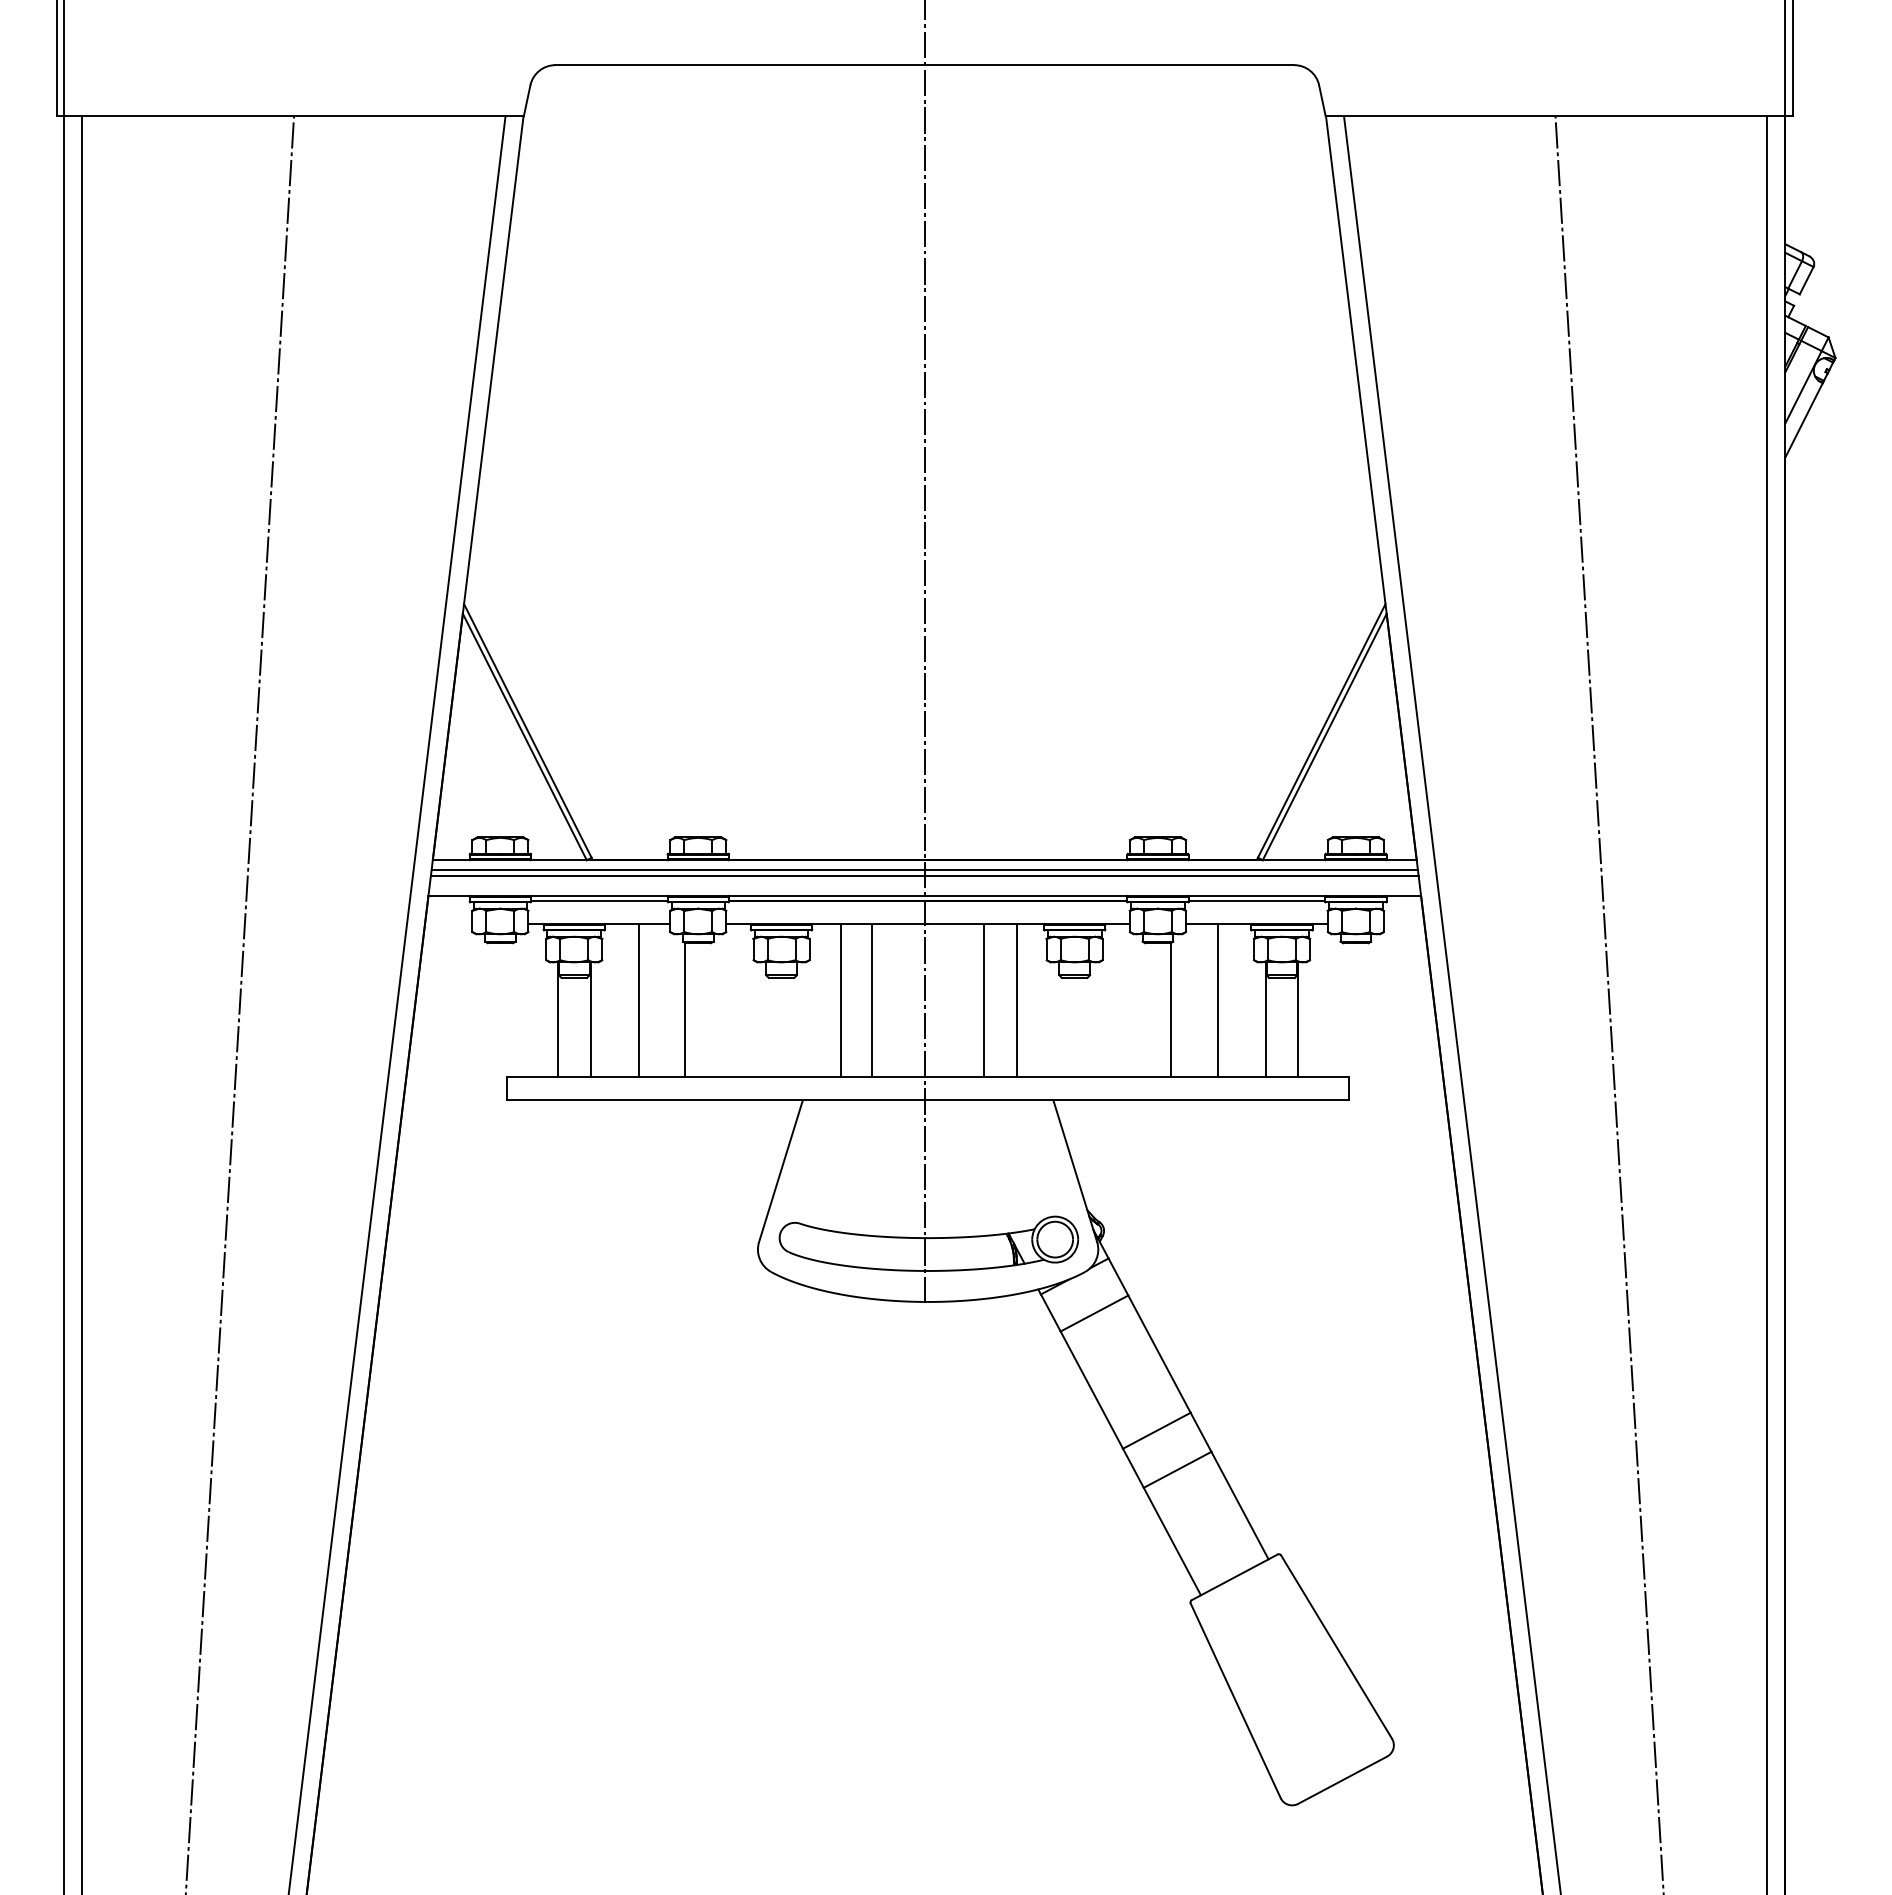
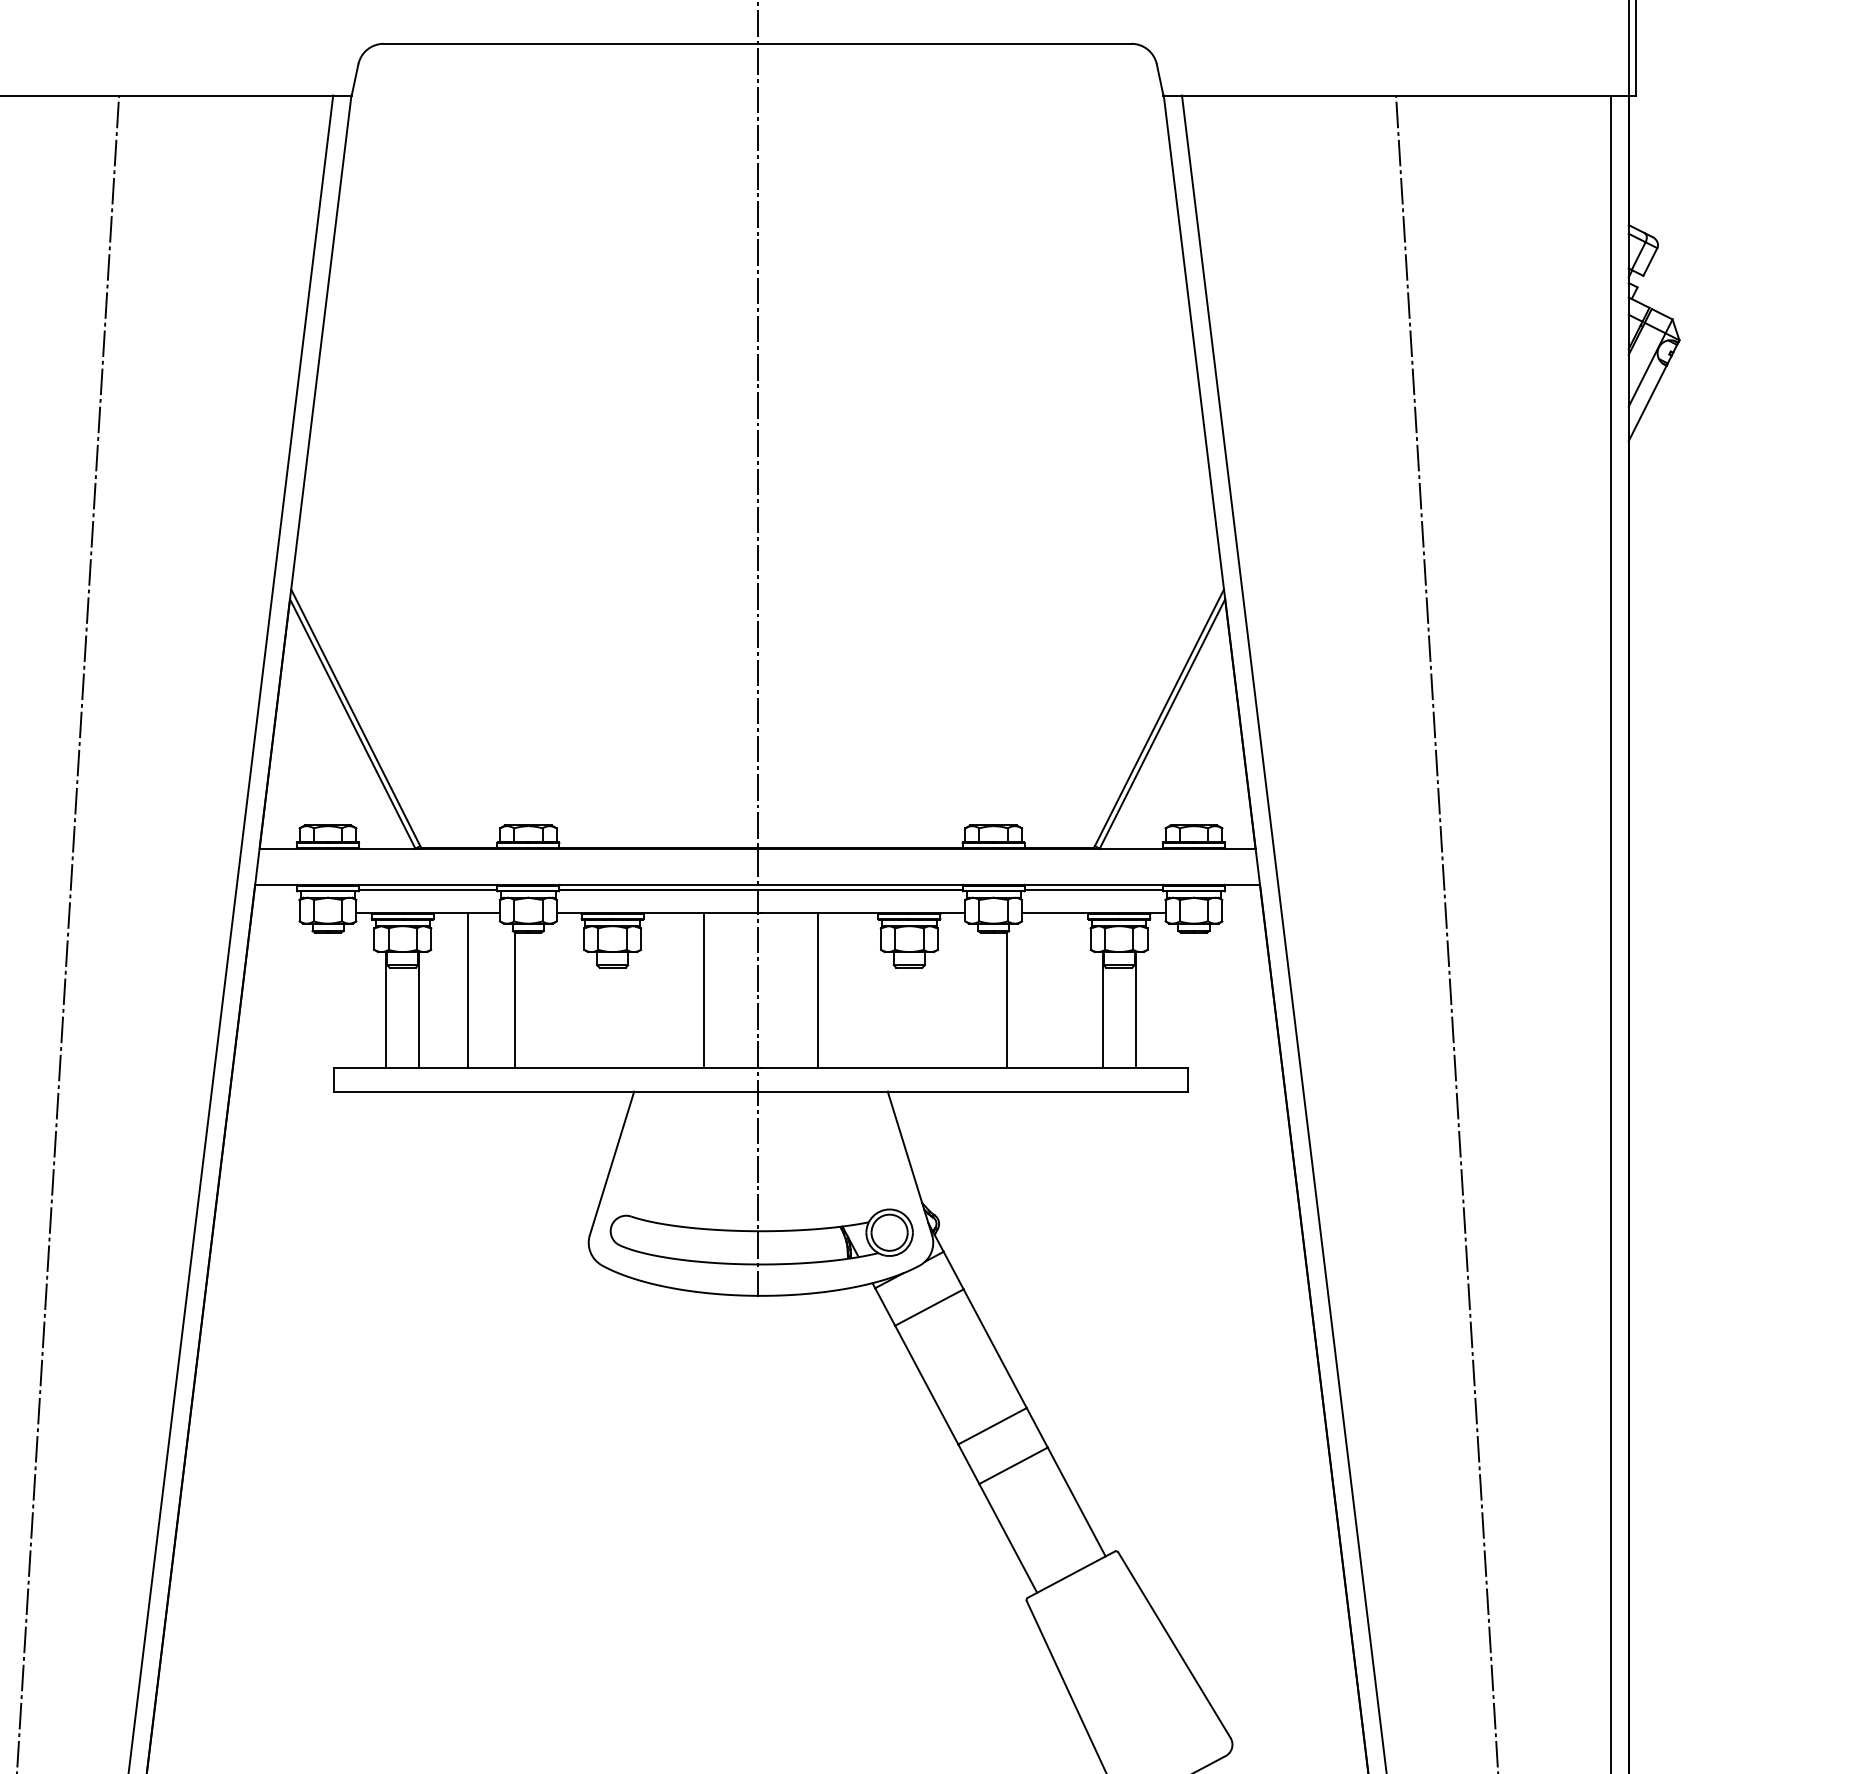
line: (924, 870) -> (757, 859), removed
line: (924, 875) -> (757, 864), removed
line: (841, 1000) -> (673, 990), removed
line: (1016, 1000) -> (850, 990), removed
line: (1217, 1000) -> (1053, 990), removed

